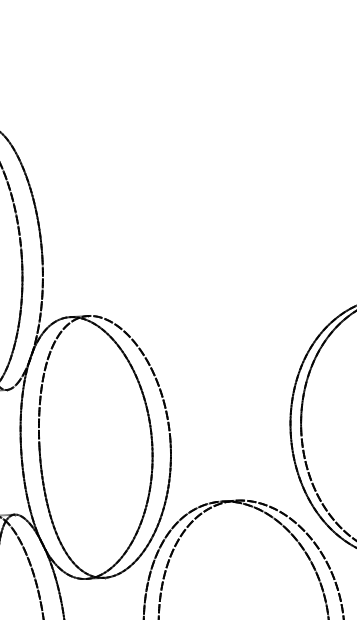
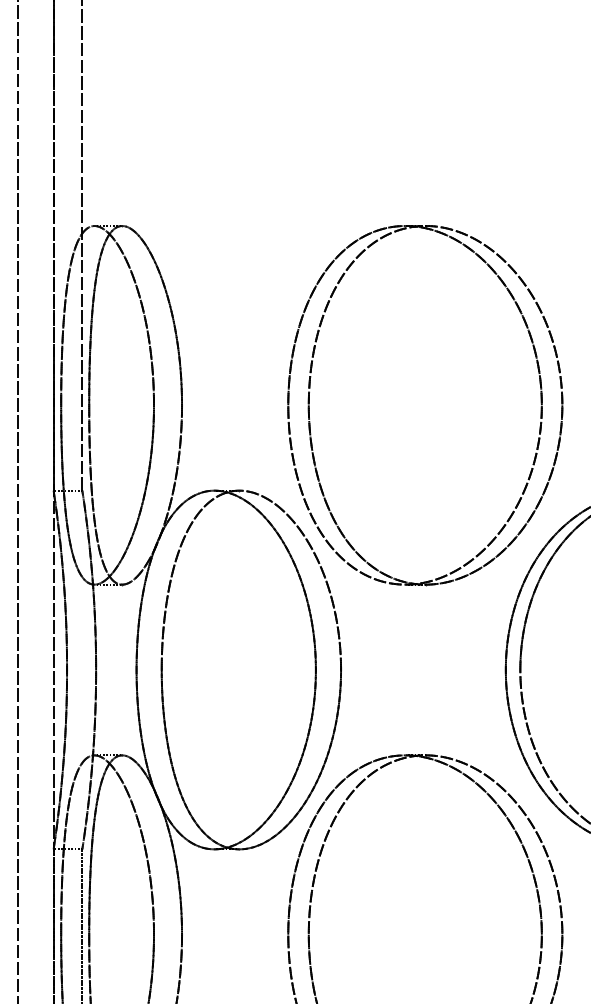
part: (304, 240) -> (540, 406), added

